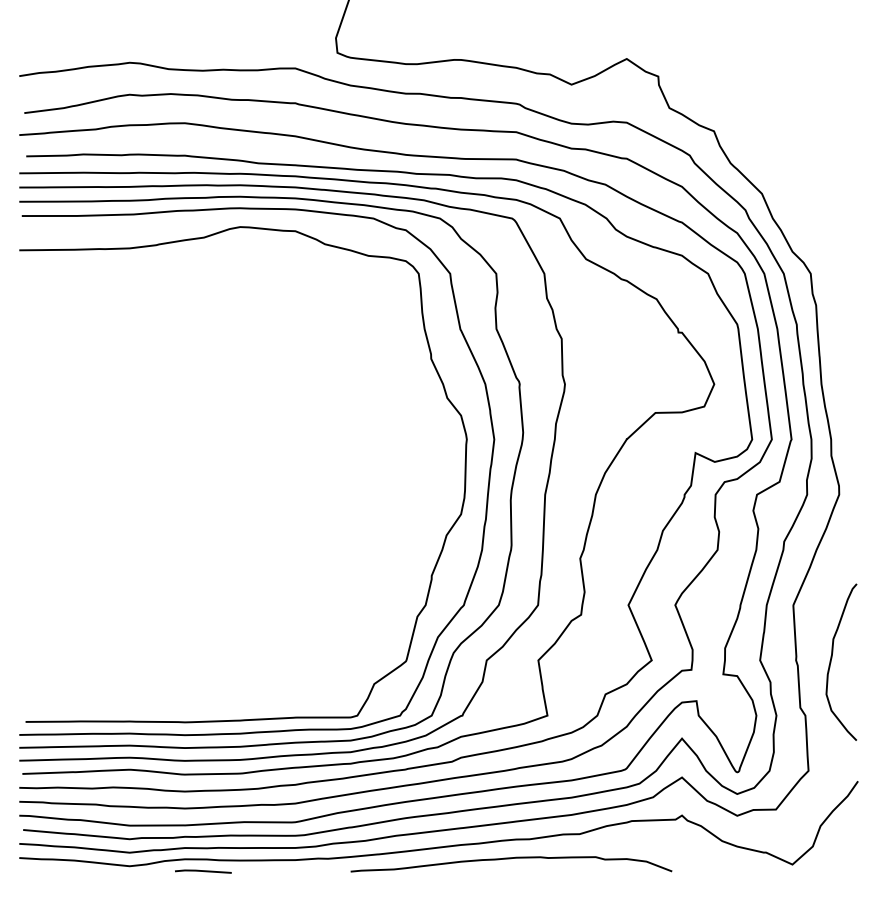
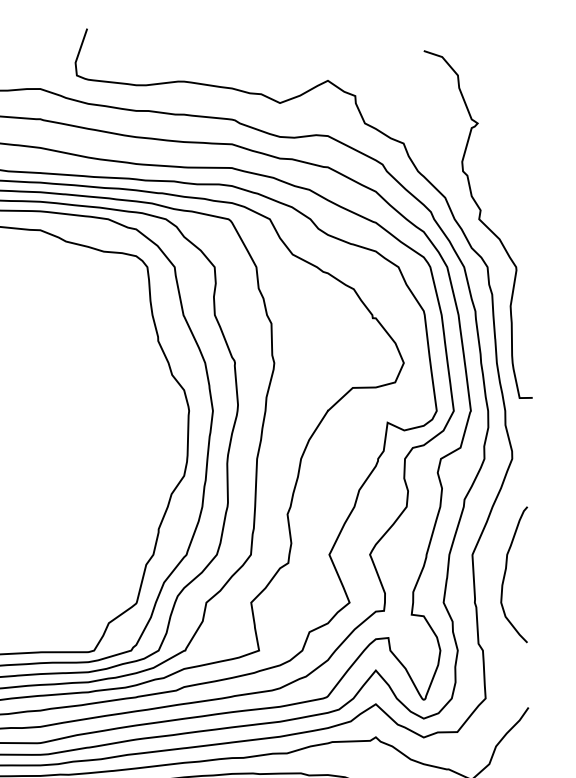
curve: (802, 221) -> (480, 221), added
curve: (832, 658) -> (506, 571), moved

